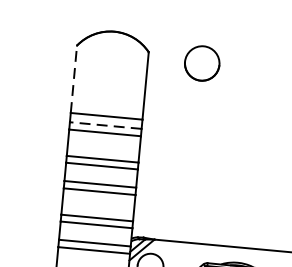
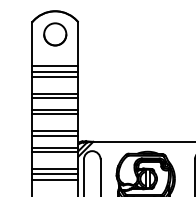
circle: (202, 63) -> (55, 34), moved
line: (74, 79) -> (32, 44), dashed -> solid
line: (104, 124) -> (54, 71), dashed -> solid

